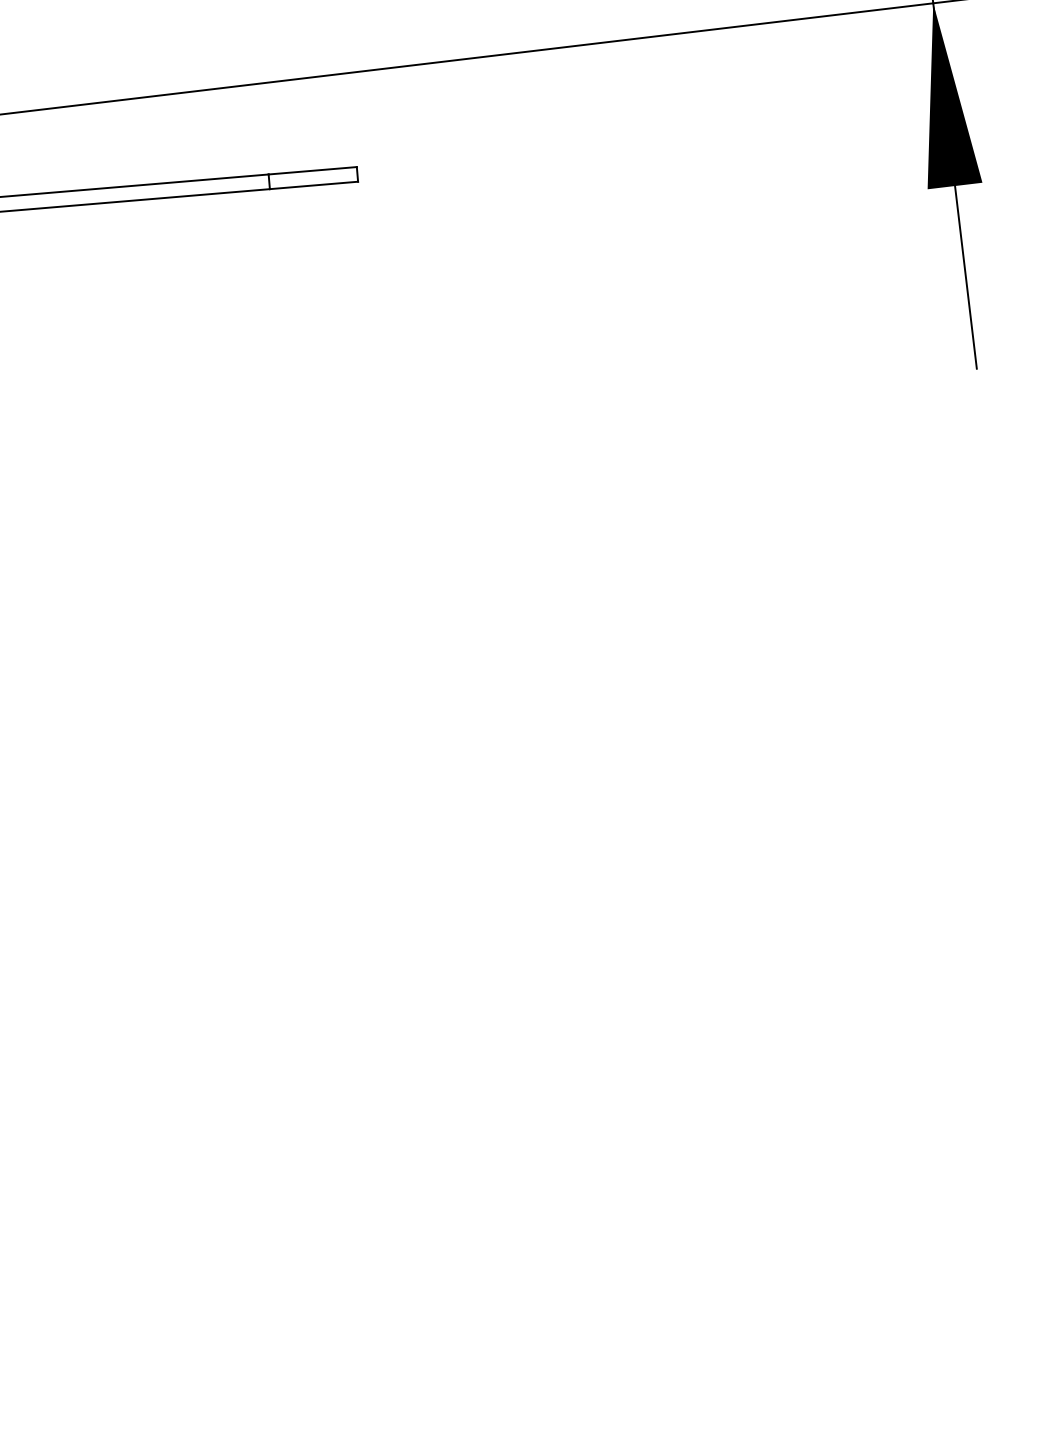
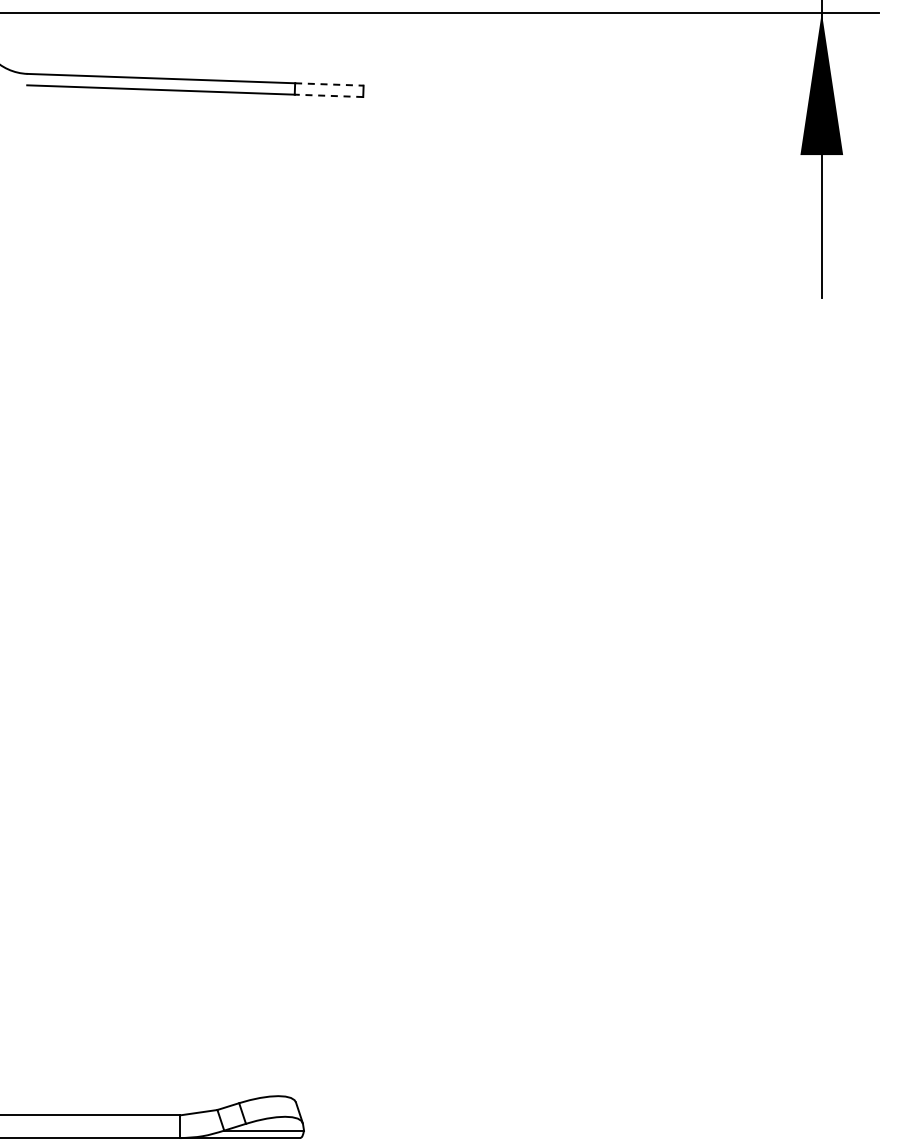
line: (312, 170) -> (329, 84), solid -> dashed
line: (313, 185) -> (328, 95), solid -> dashed

